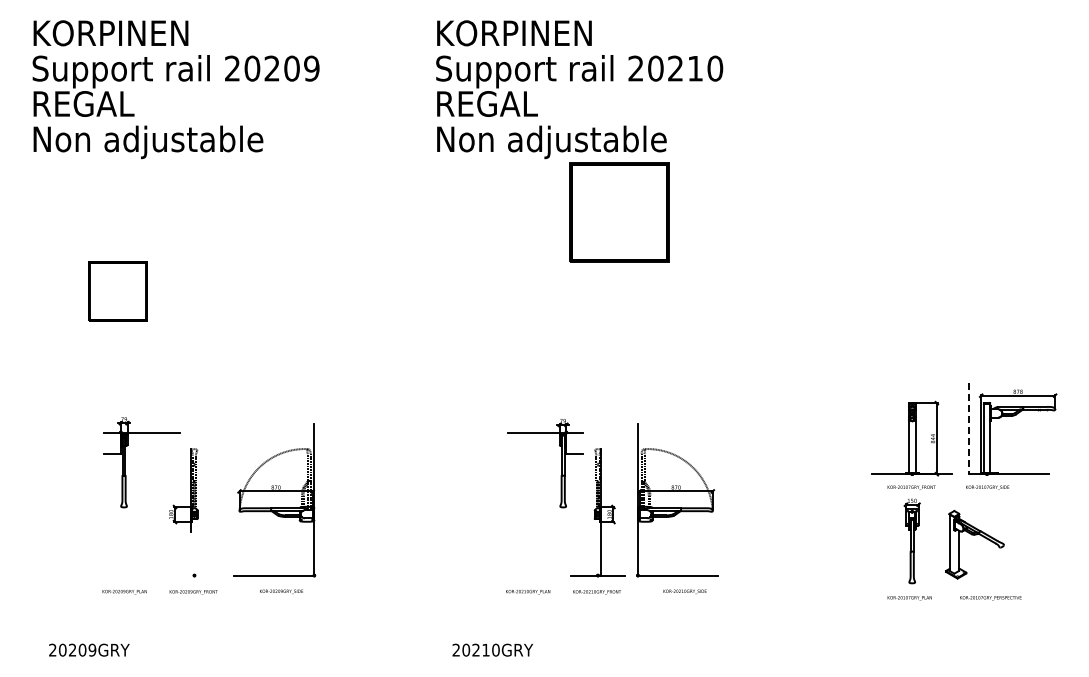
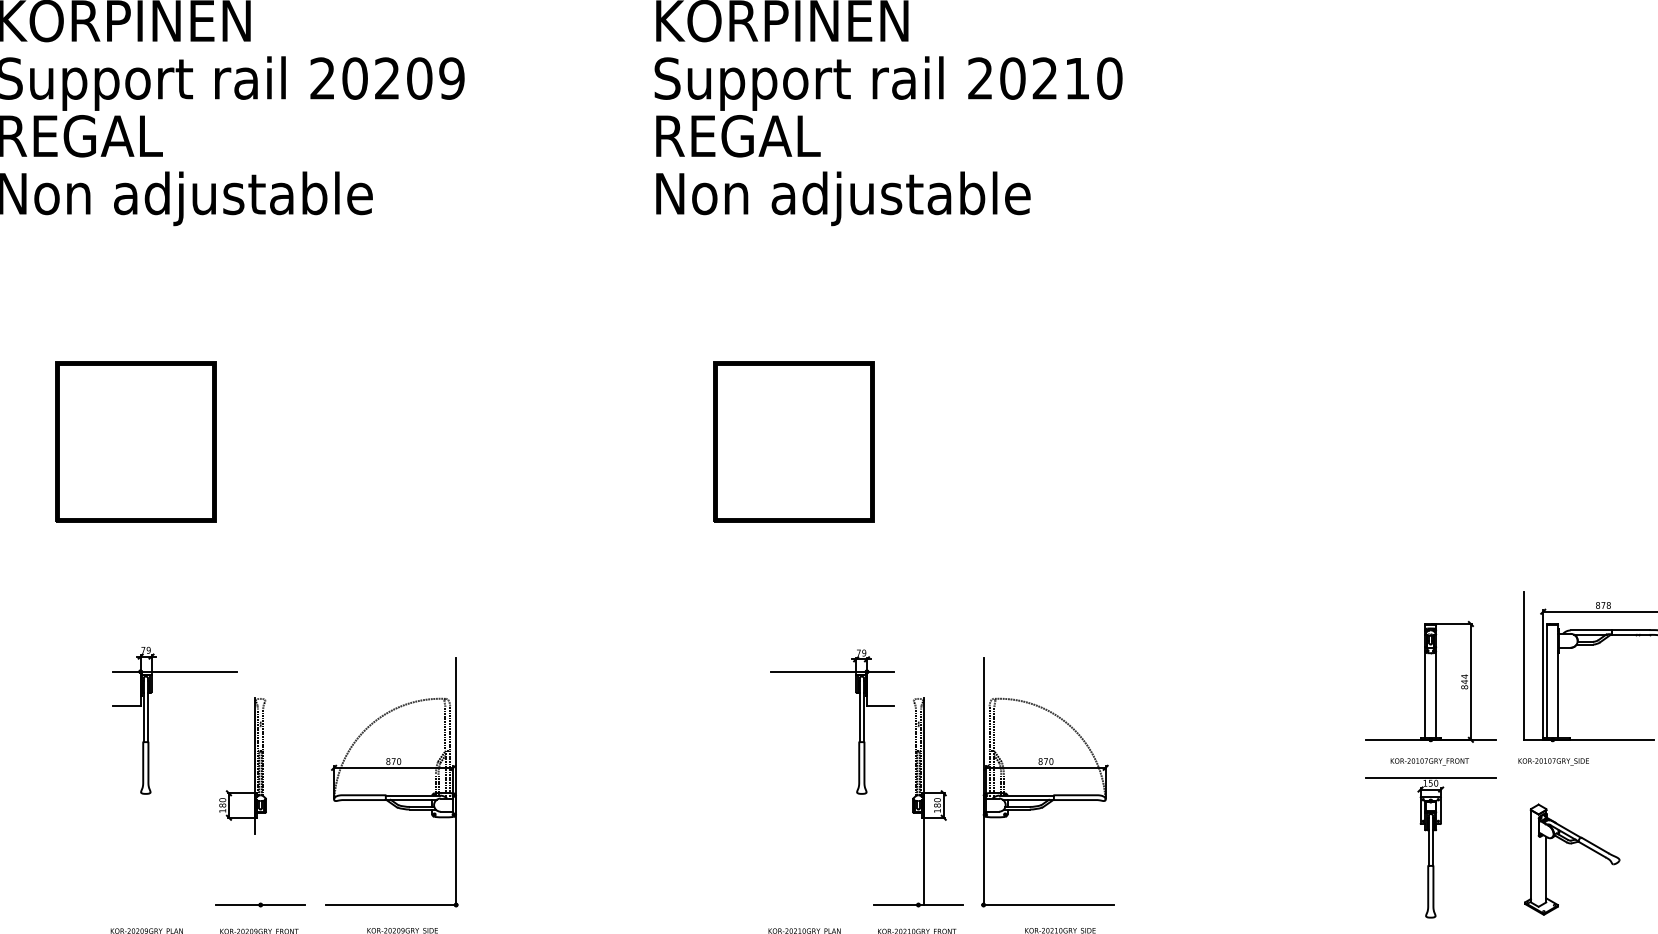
part: (619, 212) -> (793, 441), moved
part: (117, 291) -> (135, 441), size x1.67
line: (969, 429) -> (1524, 666), dashed -> solid
line: (912, 497) -> (1431, 777), added
part: (974, 535) -> (1571, 844), moved
line: (194, 575) -> (260, 904), added

